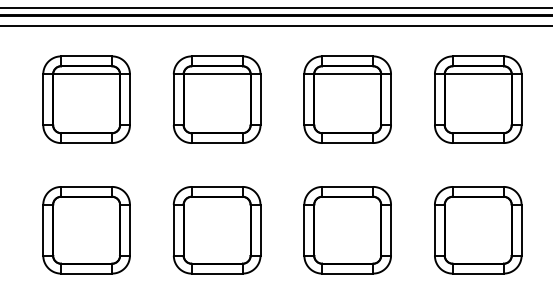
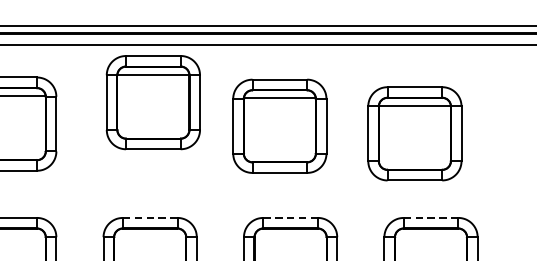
part: (216, 99) -> (152, 102), moved
part: (347, 99) -> (279, 126), moved
part: (478, 99) -> (415, 133), moved
line: (217, 186) -> (150, 217), solid -> dashed
line: (348, 186) -> (291, 217), solid -> dashed
line: (478, 186) -> (431, 217), solid -> dashed

